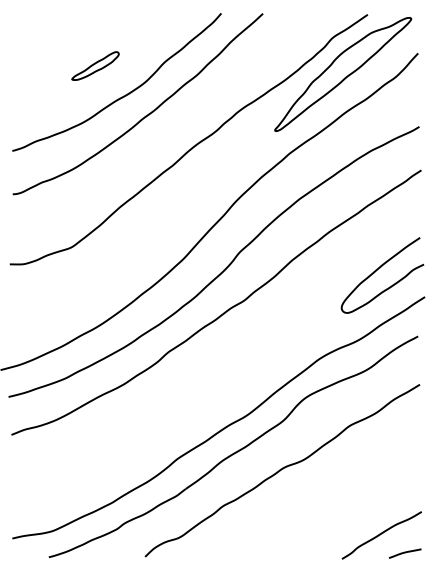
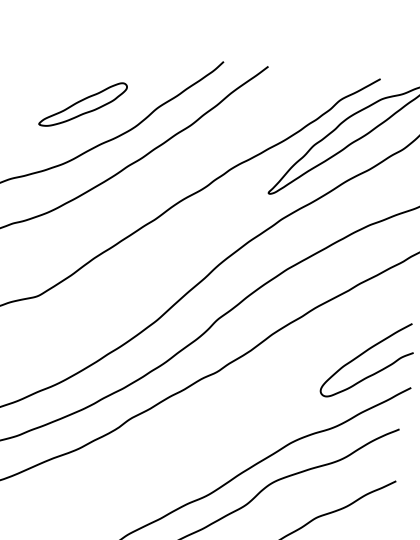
part: (95, 65) -> (83, 103), size x1.67

